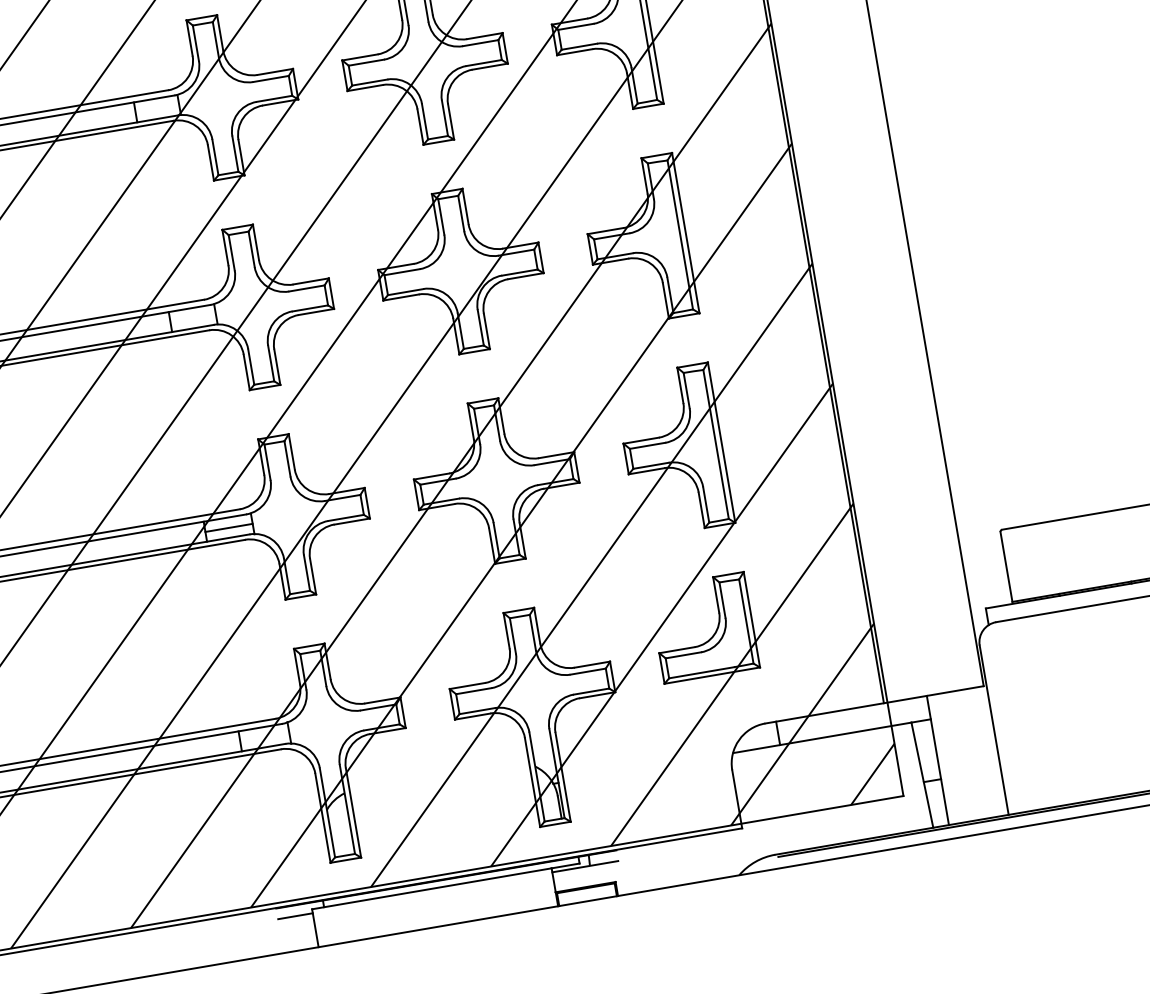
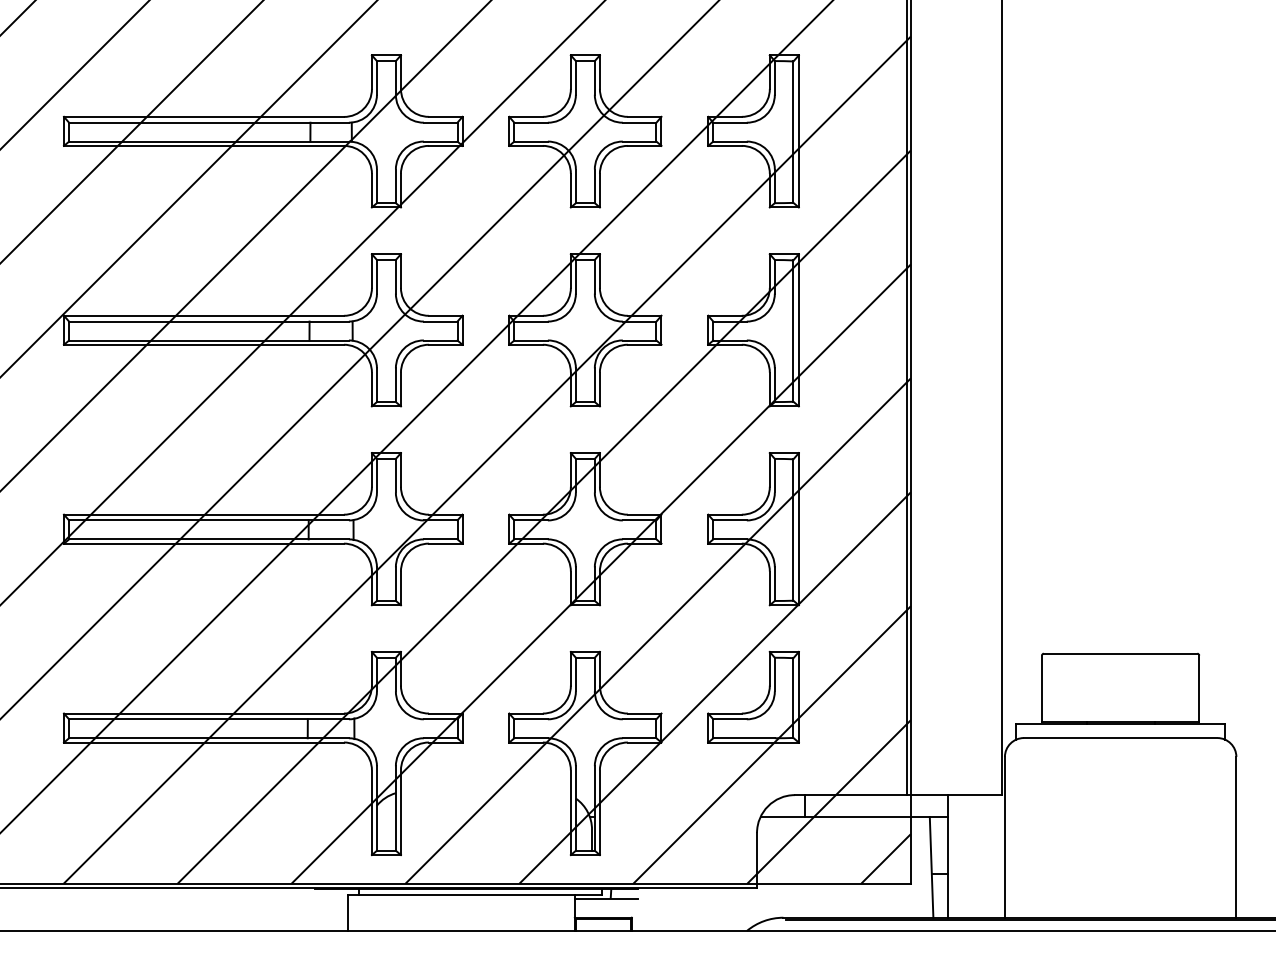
line: (228, 528) -> (330, 530), removed
line: (294, 916) -> (330, 898), removed

